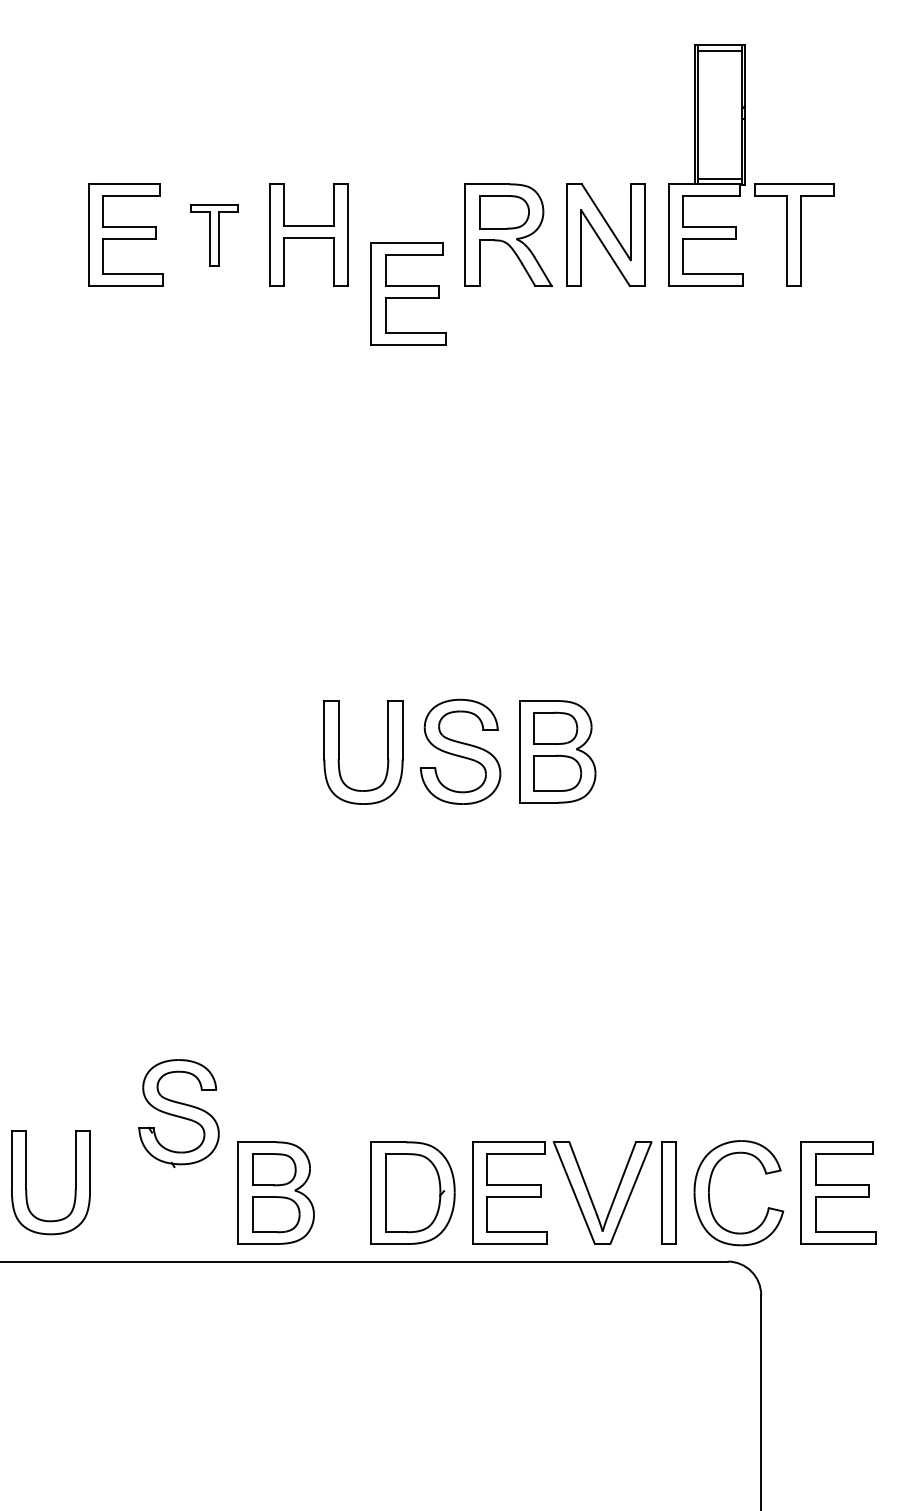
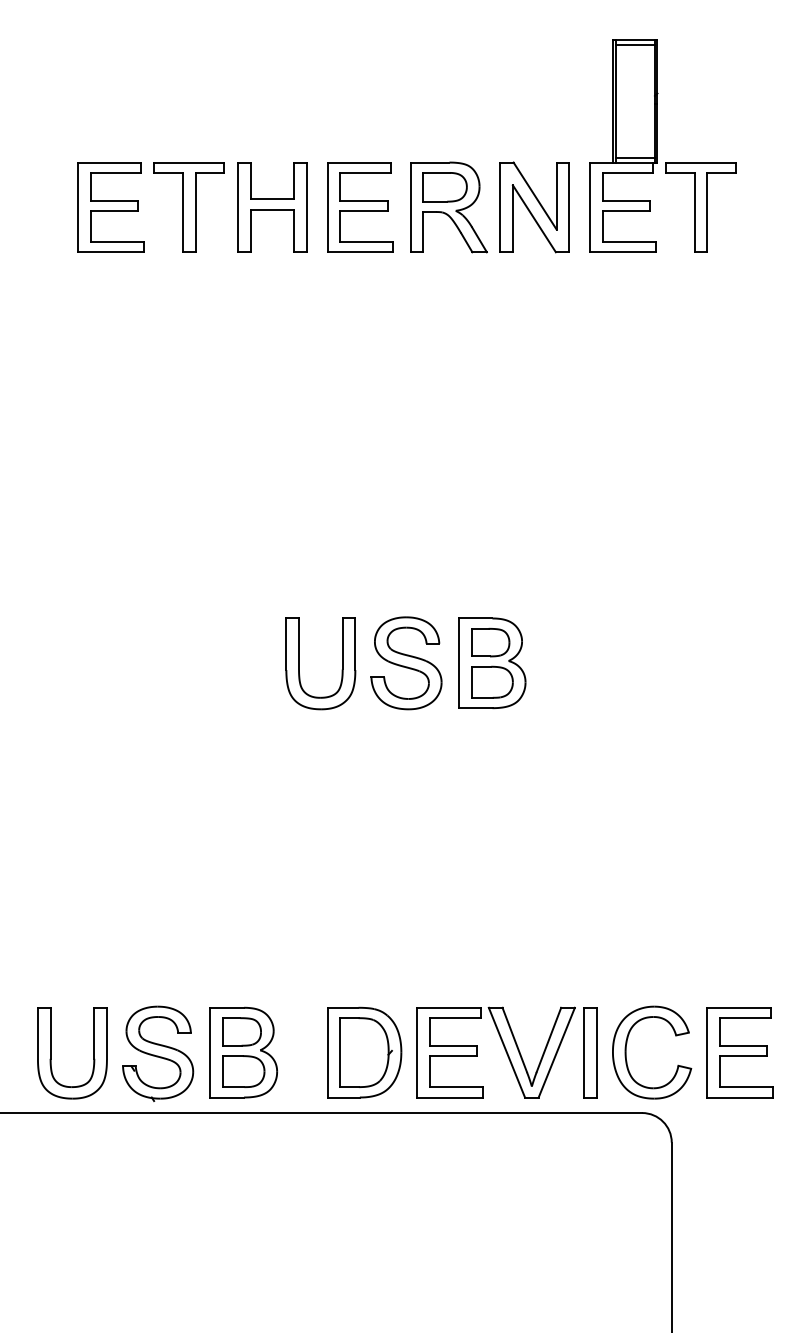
part: (214, 234) -> (189, 206), size x1.67
part: (408, 293) -> (360, 206), moved
part: (178, 1113) -> (157, 1053), moved
part: (26, 1182) -> (50, 1052), moved

